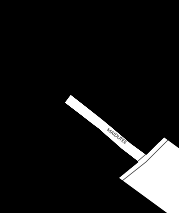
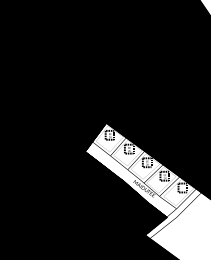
hatch: (117, 115) -> (144, 165), removed

